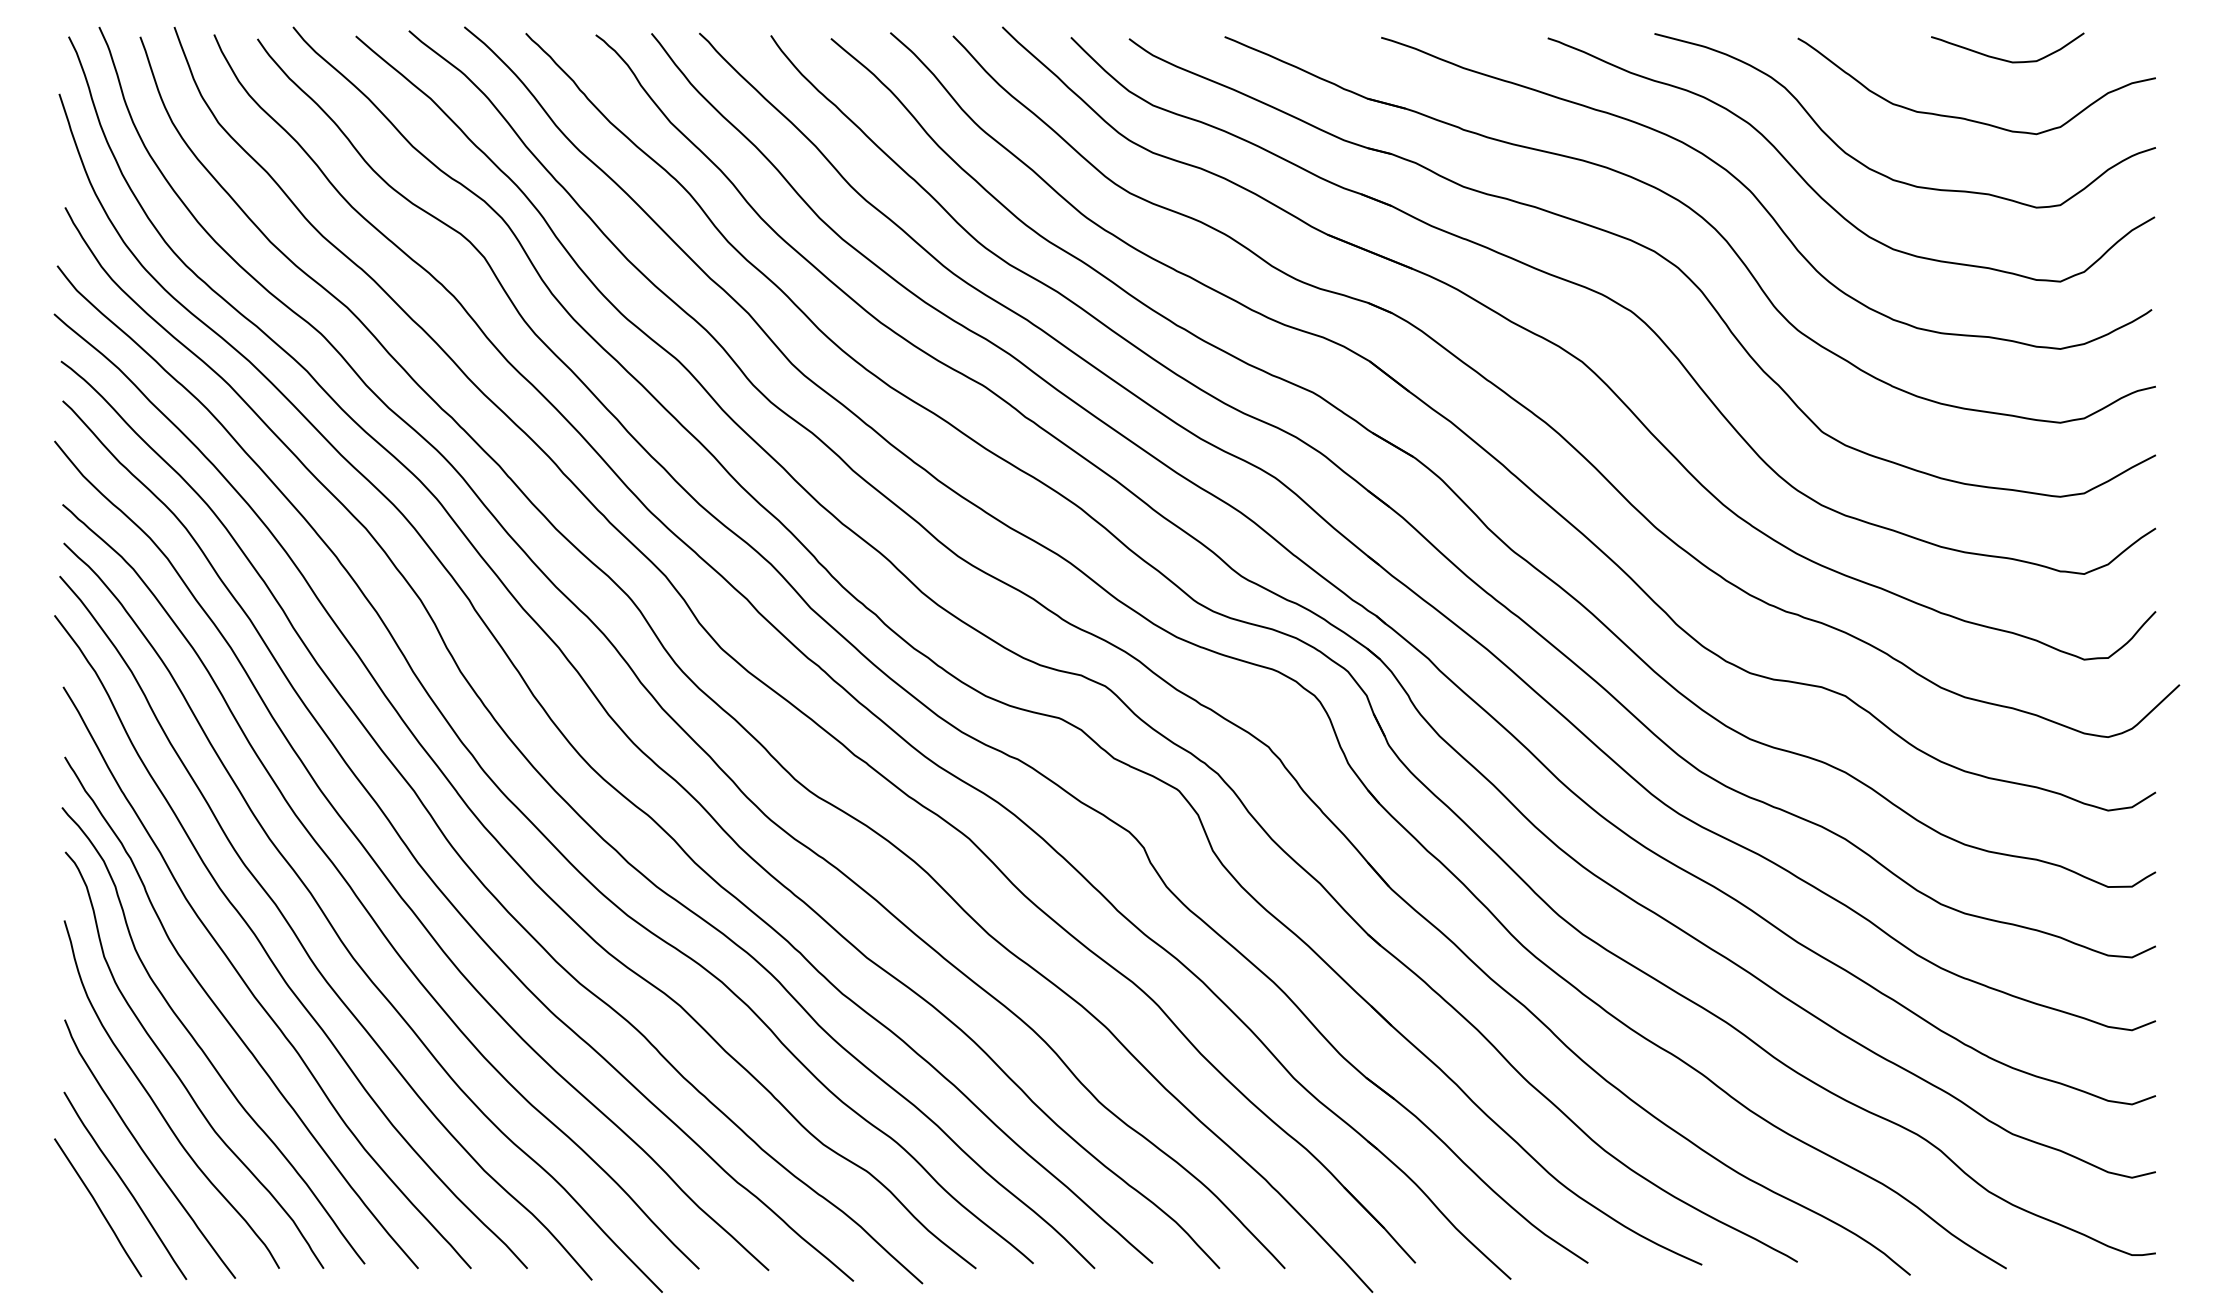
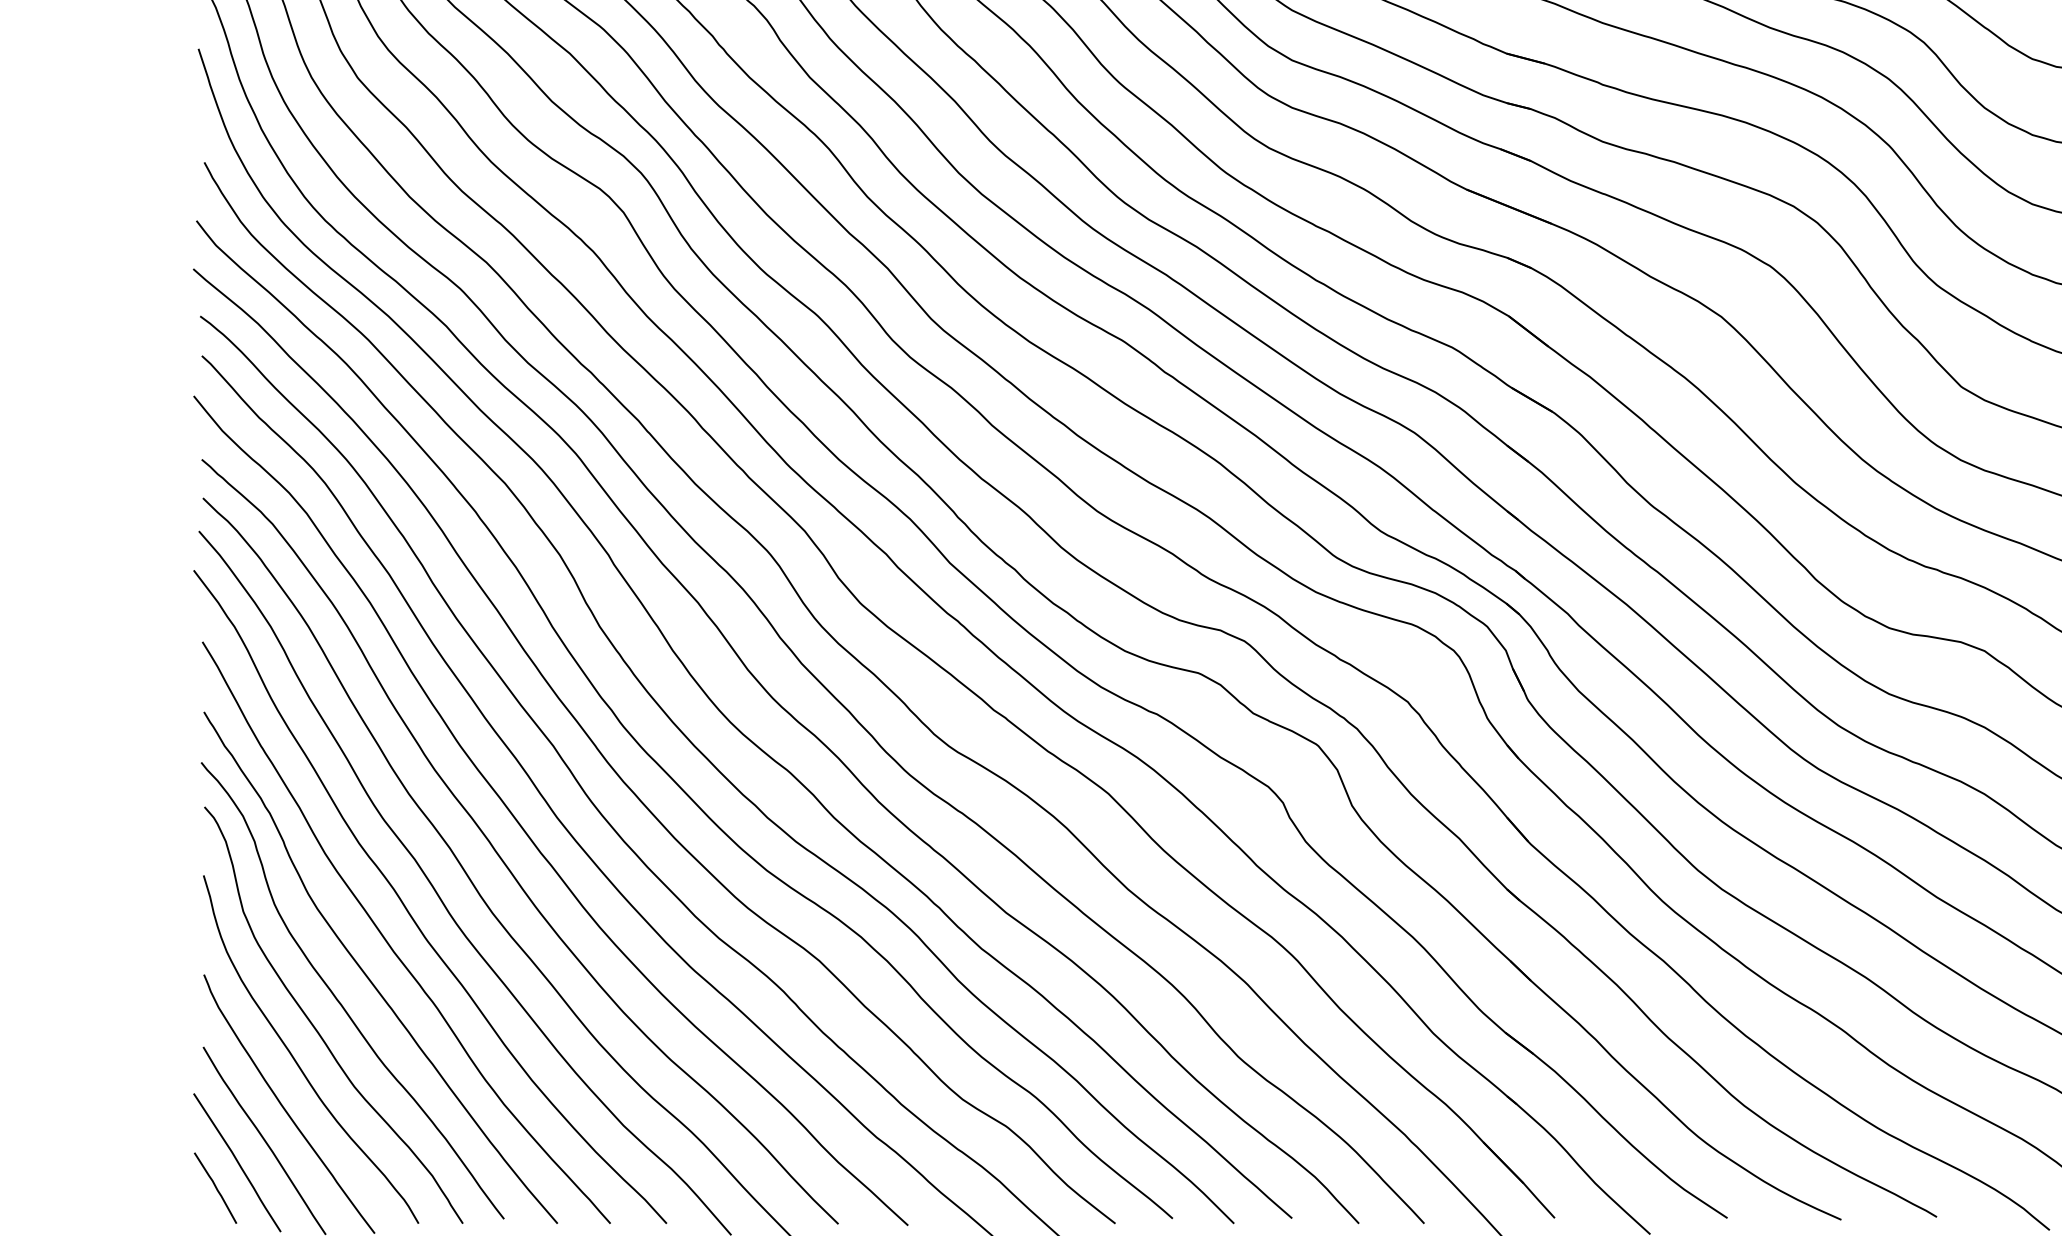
curve: (75, 1232) -> (214, 1187), added

